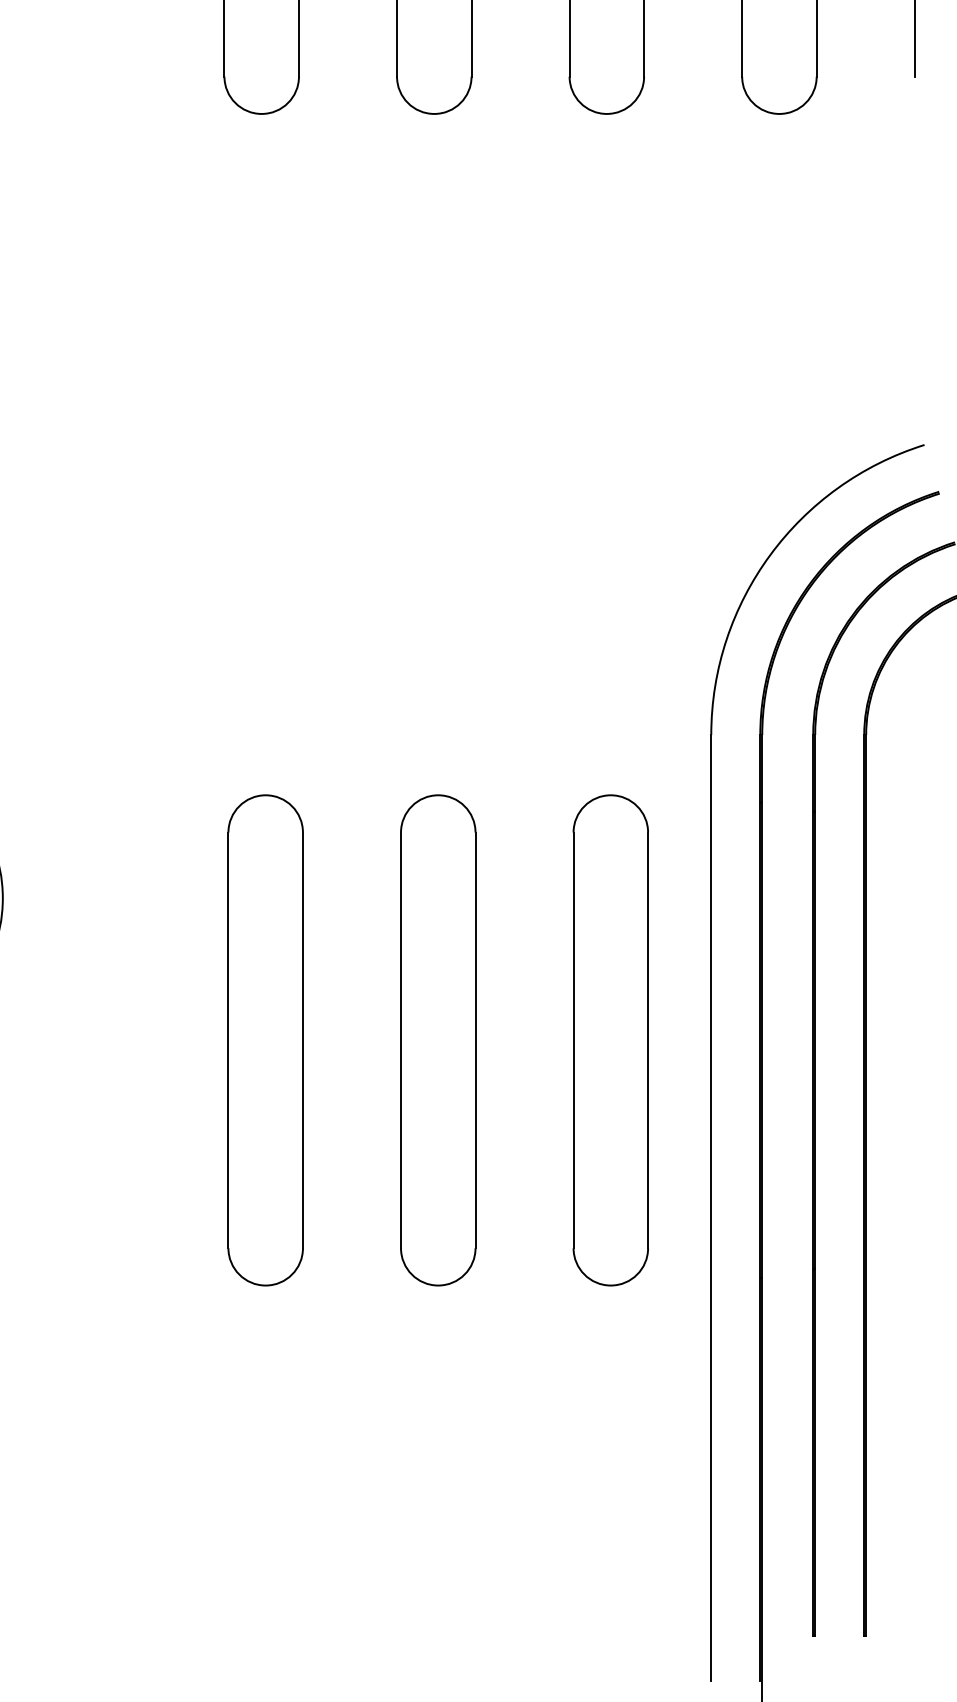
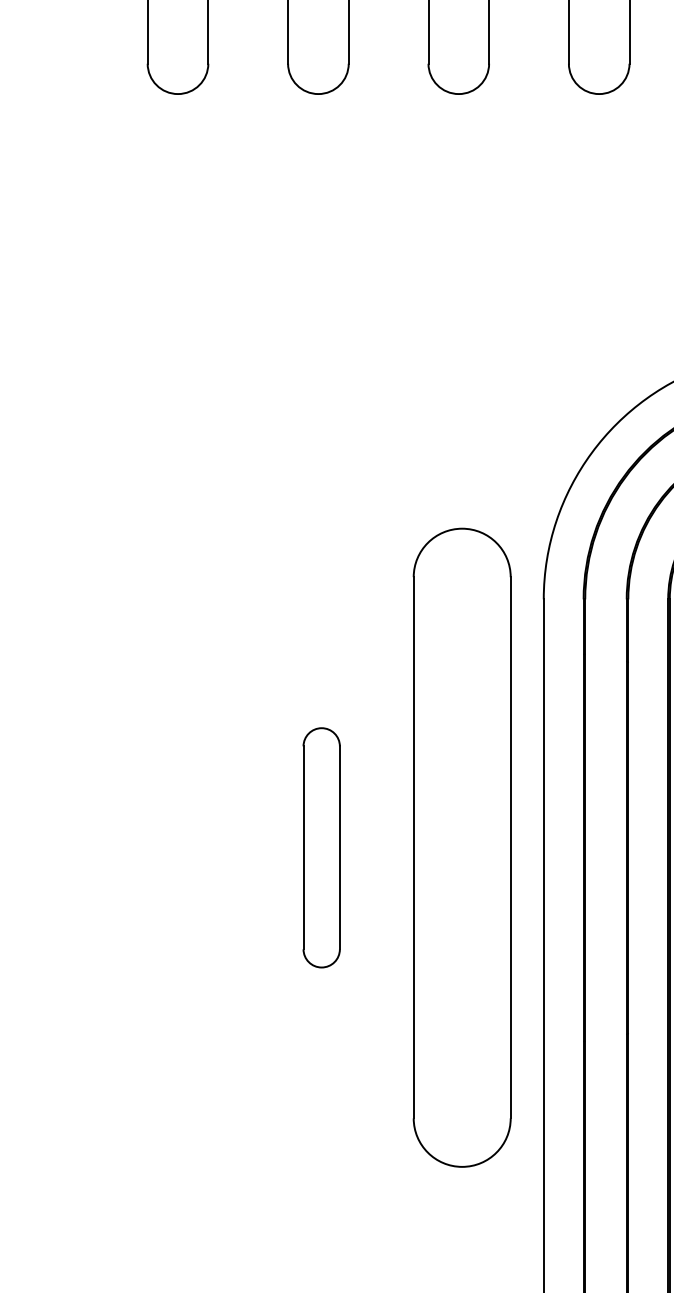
part: (265, 1040) -> (181, 847), removed
part: (438, 1040) -> (321, 847), size x0.6
part: (610, 1040) -> (461, 847), size x1.6

